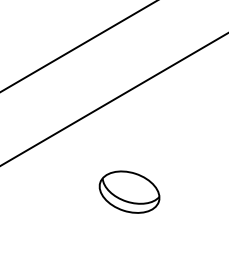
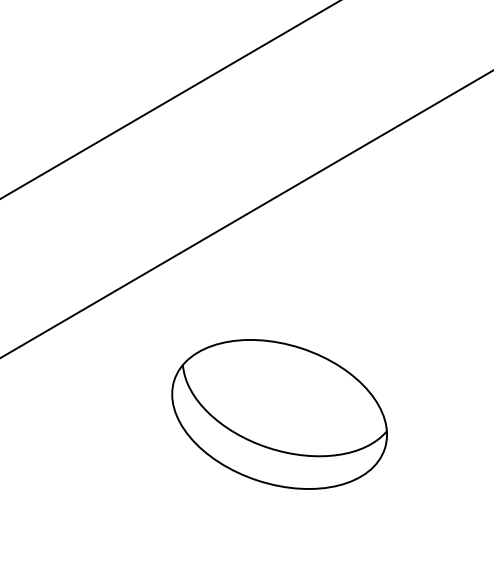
part: (129, 191) -> (279, 412), size x1.67

